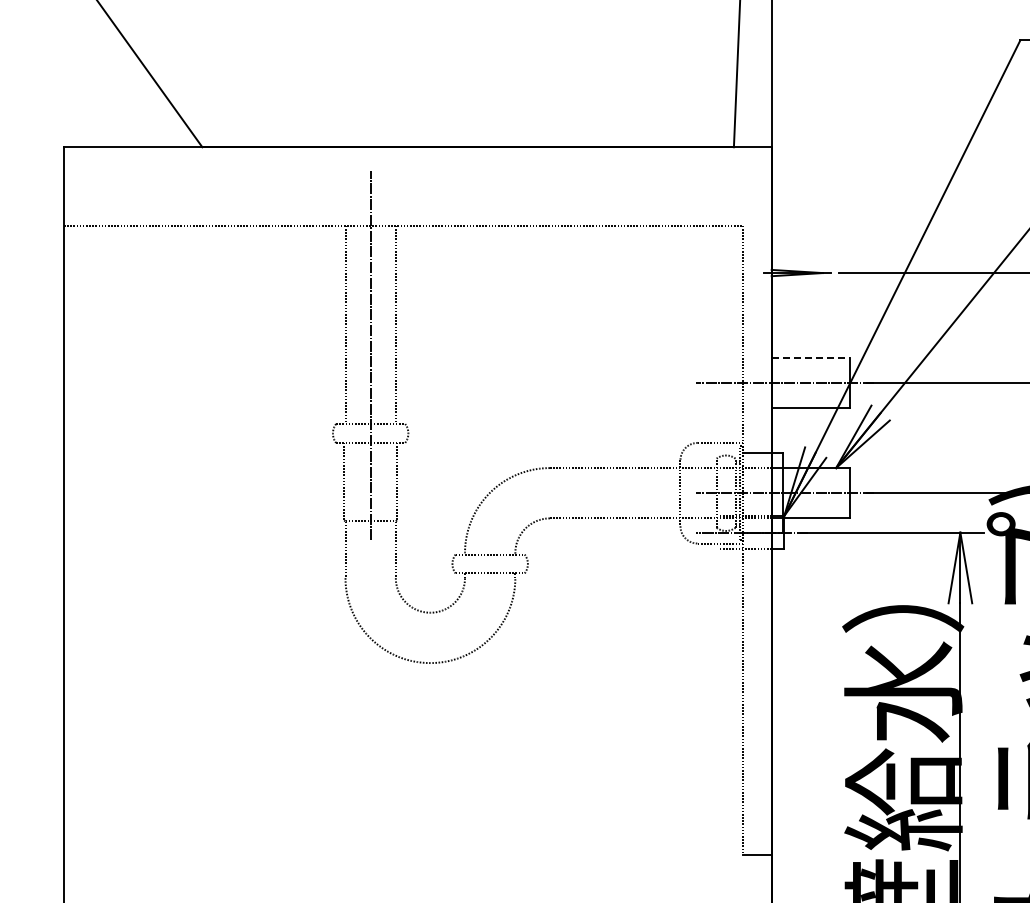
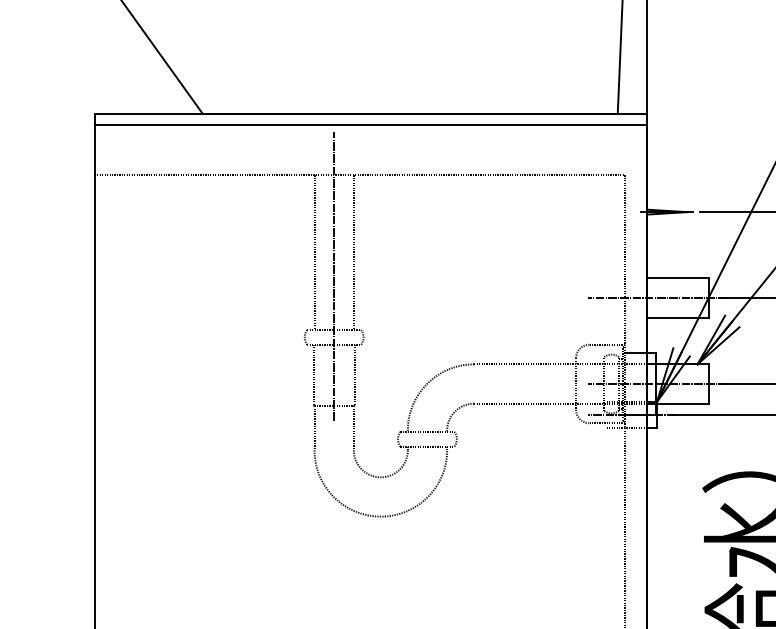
line: (417, 161) -> (370, 125), added
line: (811, 357) -> (678, 278), dashed -> solid

